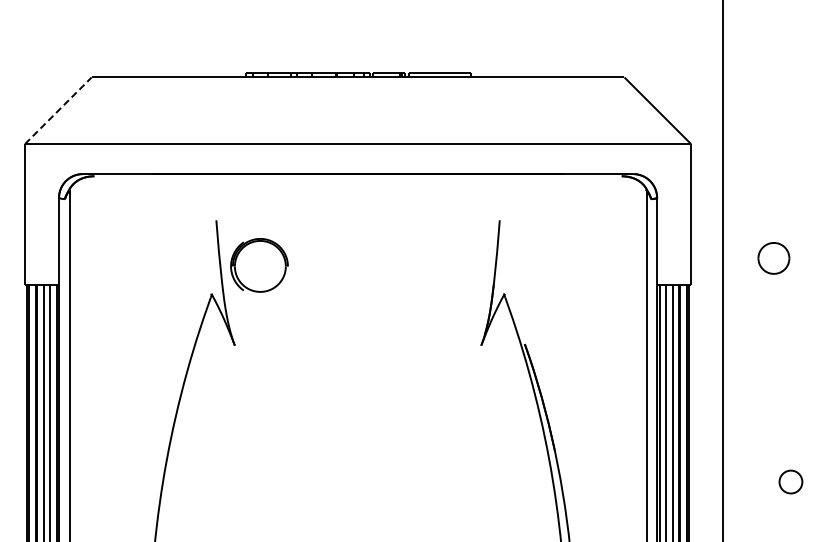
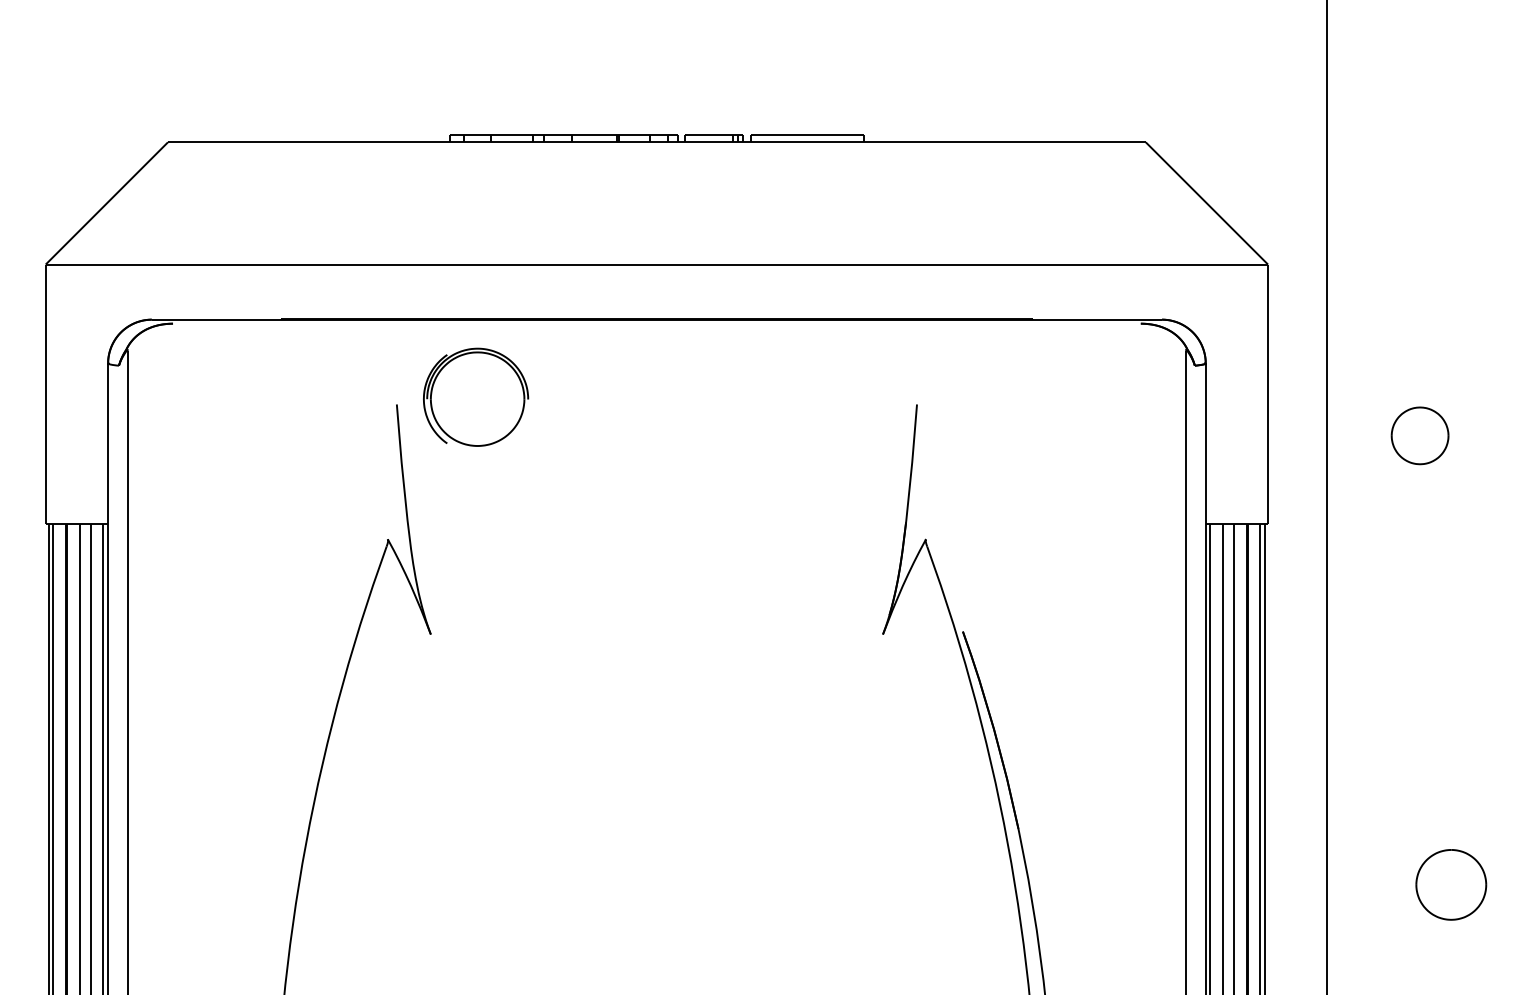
line: (58, 110) -> (107, 202), dashed -> solid
part: (773, 258) -> (1419, 436), moved
part: (259, 265) -> (476, 397), moved
part: (790, 481) -> (1450, 883), size x1.67

